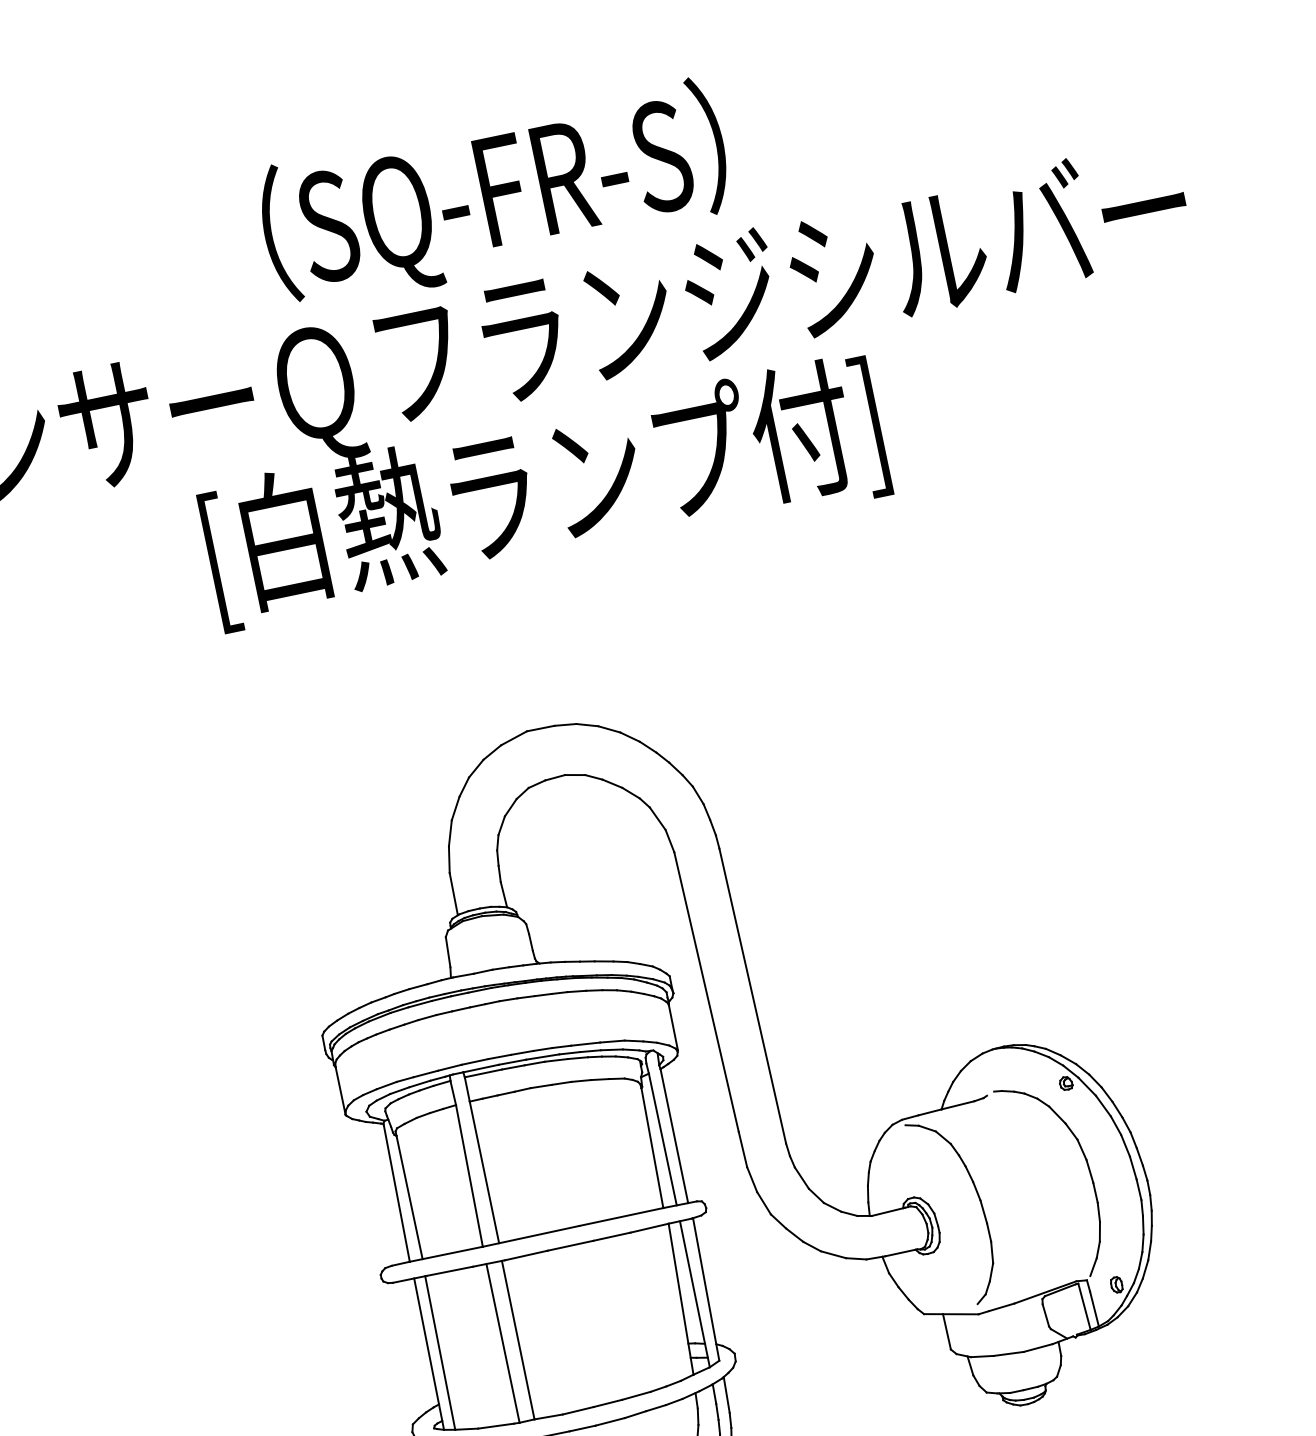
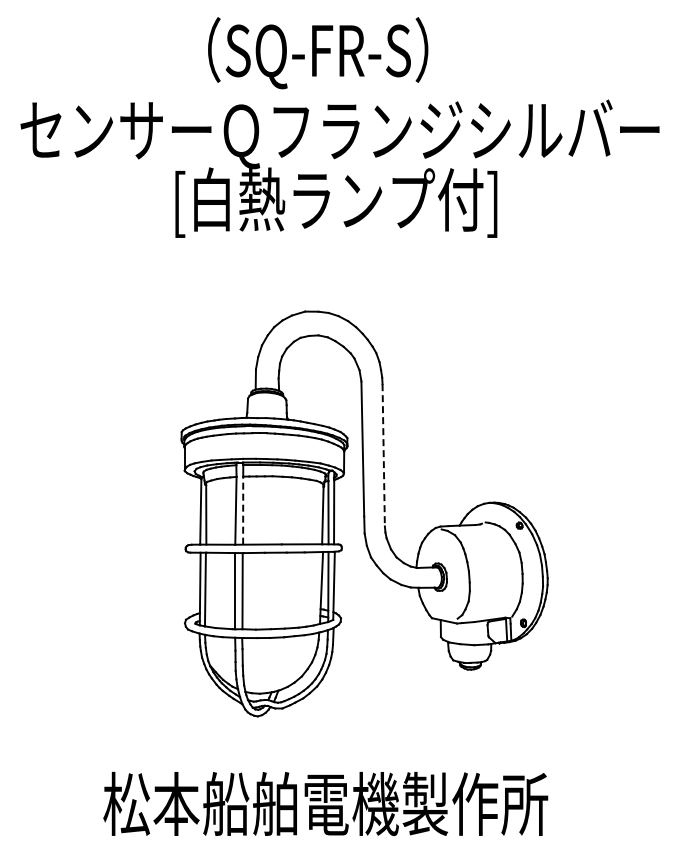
text: (496, 196) -> (318, 53), moved
line: (752, 996) -> (383, 455), solid -> dashed
line: (485, 1171) -> (243, 510), solid -> dashed

